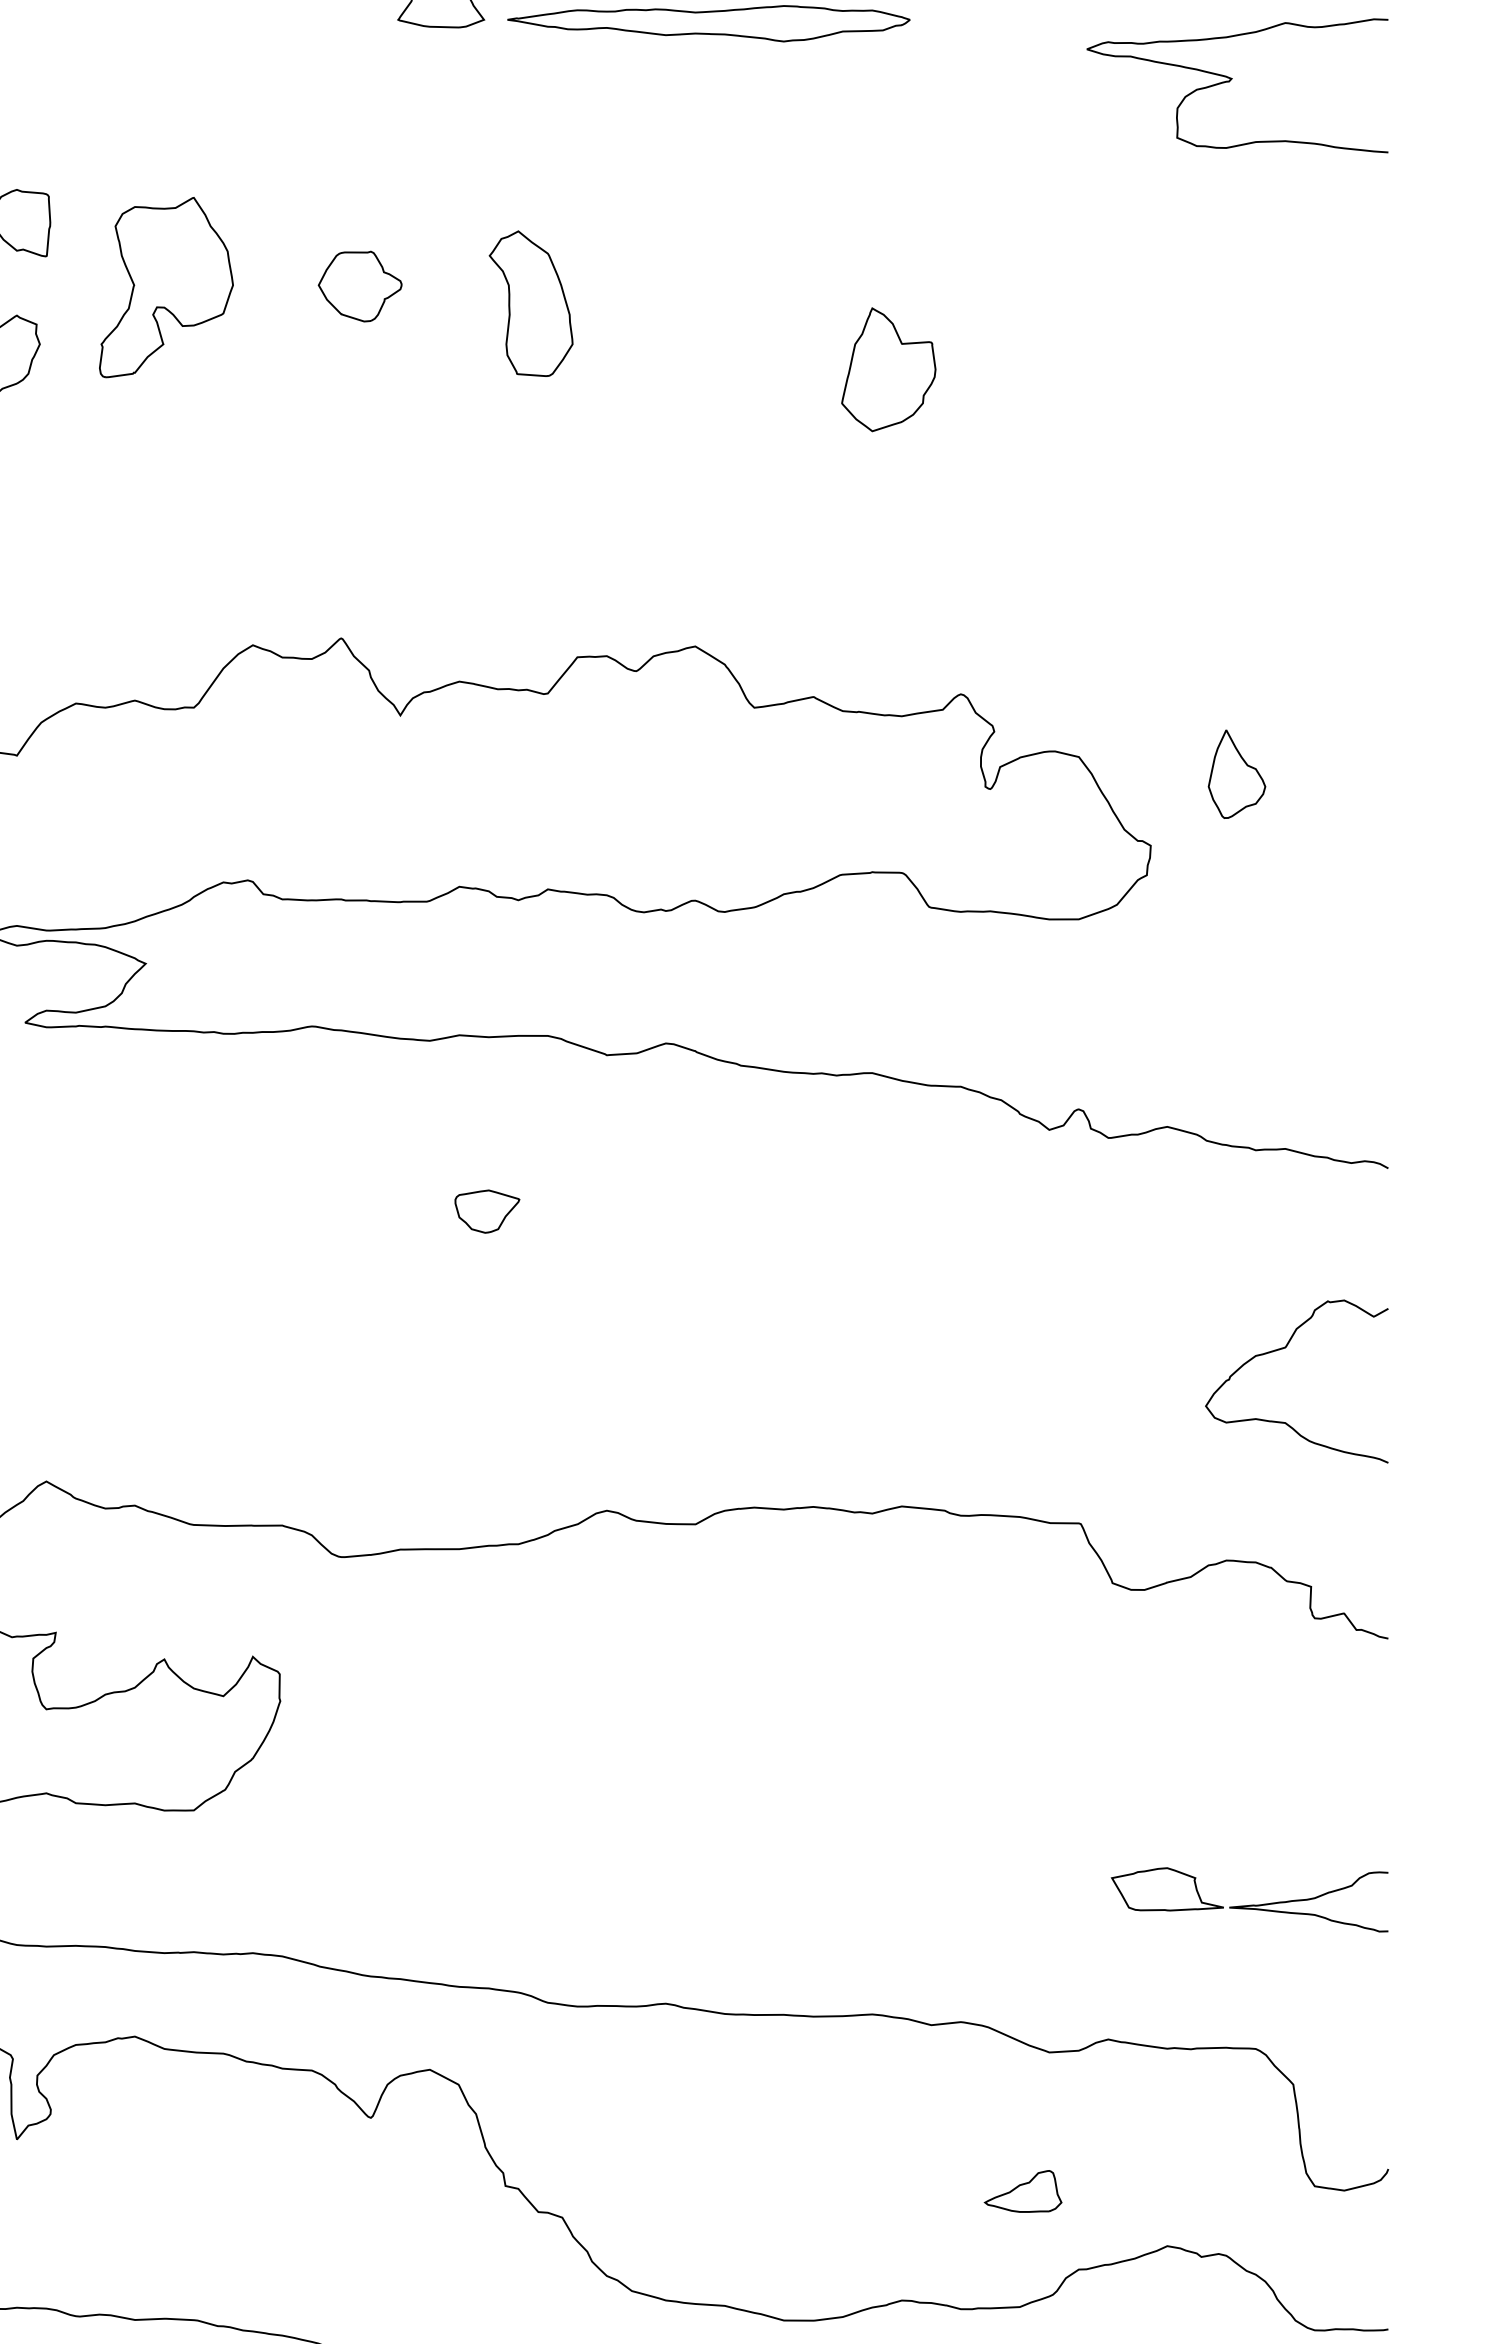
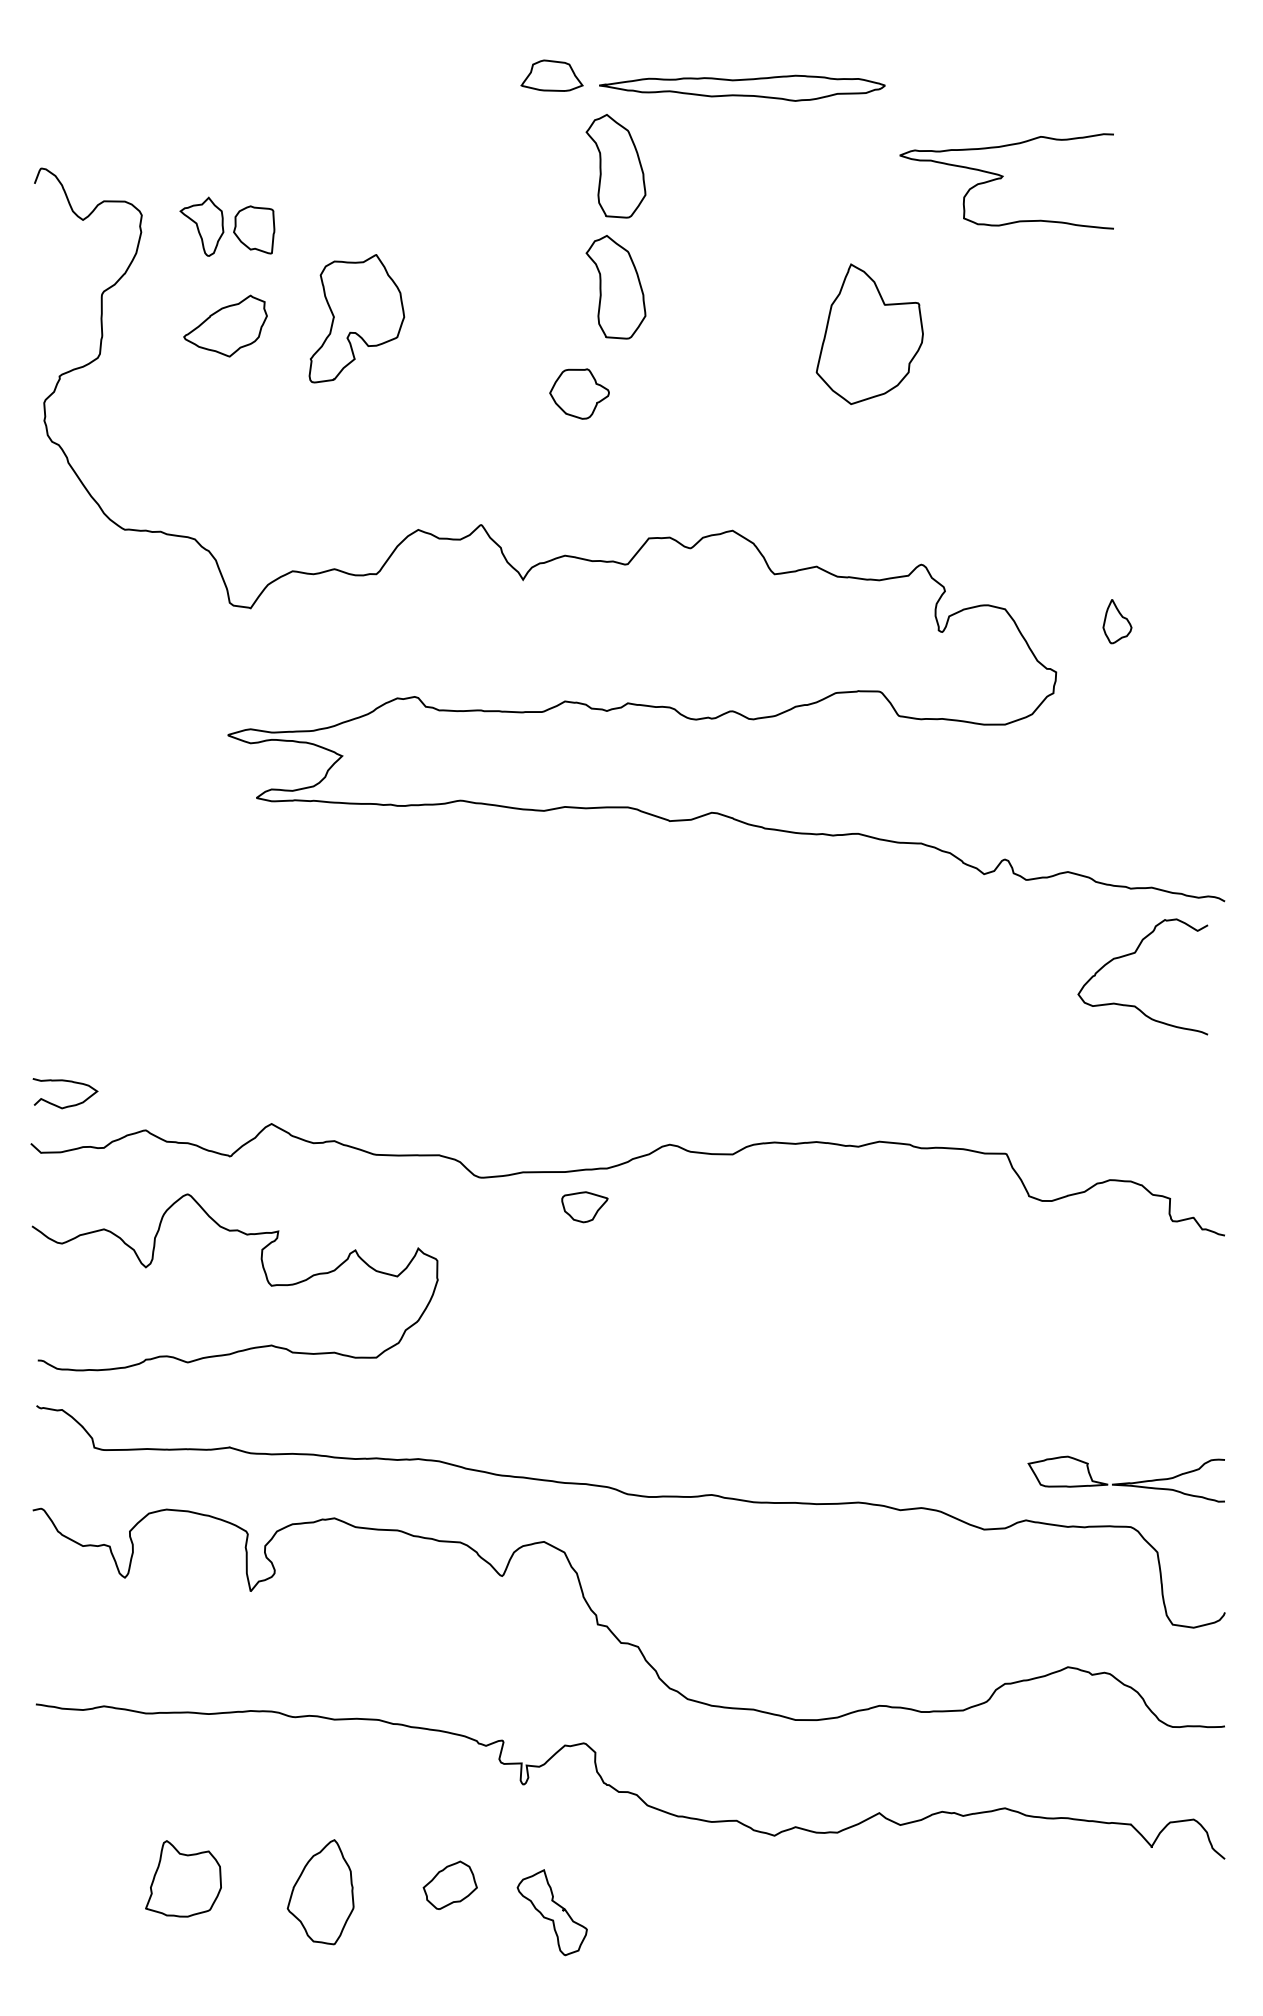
curve: (1231, 81) -> (1002, 178), moved
part: (530, 133) -> (615, 166), added
part: (360, 285) -> (579, 393), moved
part: (165, 287) -> (356, 318), moved
part: (889, 368) -> (870, 333), size x1.6
part: (1237, 774) -> (1117, 621), size x0.7
part: (486, 1211) -> (584, 1207), moved
curve: (1283, 1349) -> (1133, 954), moved
part: (1248, 1898) -> (1125, 1478), moved
part: (1023, 2190) -> (965, 1627), removed

